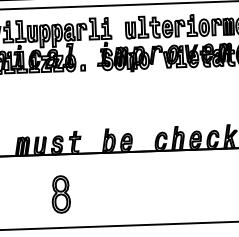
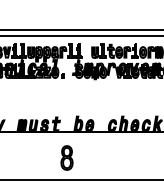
part: (60, 193) -> (66, 157), moved

